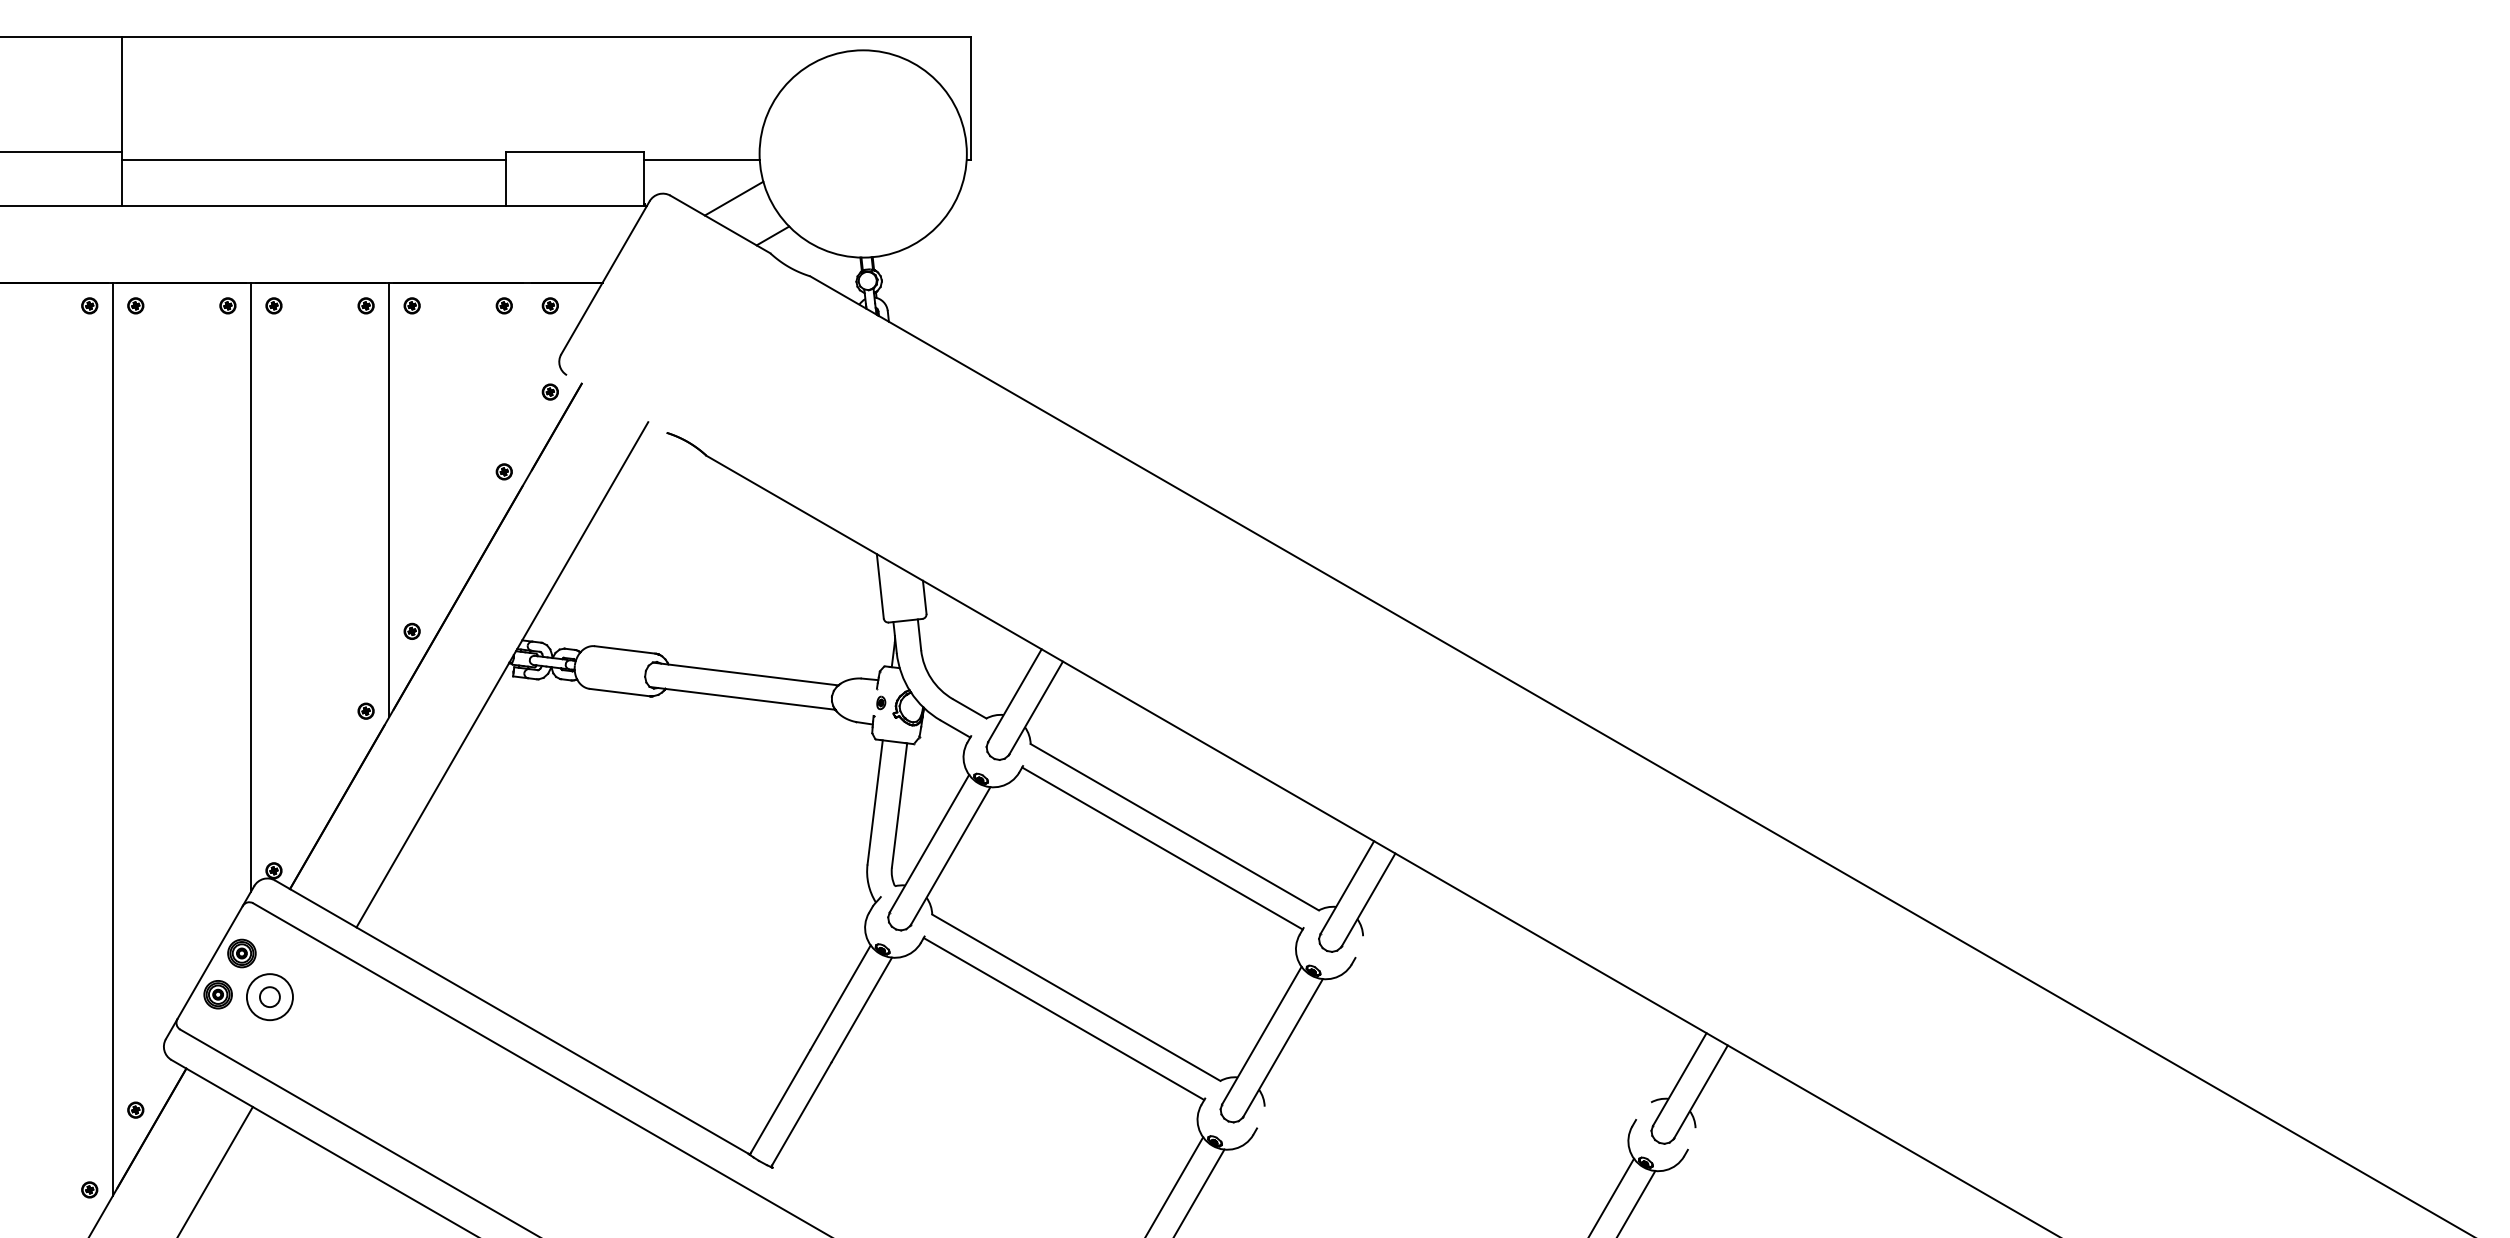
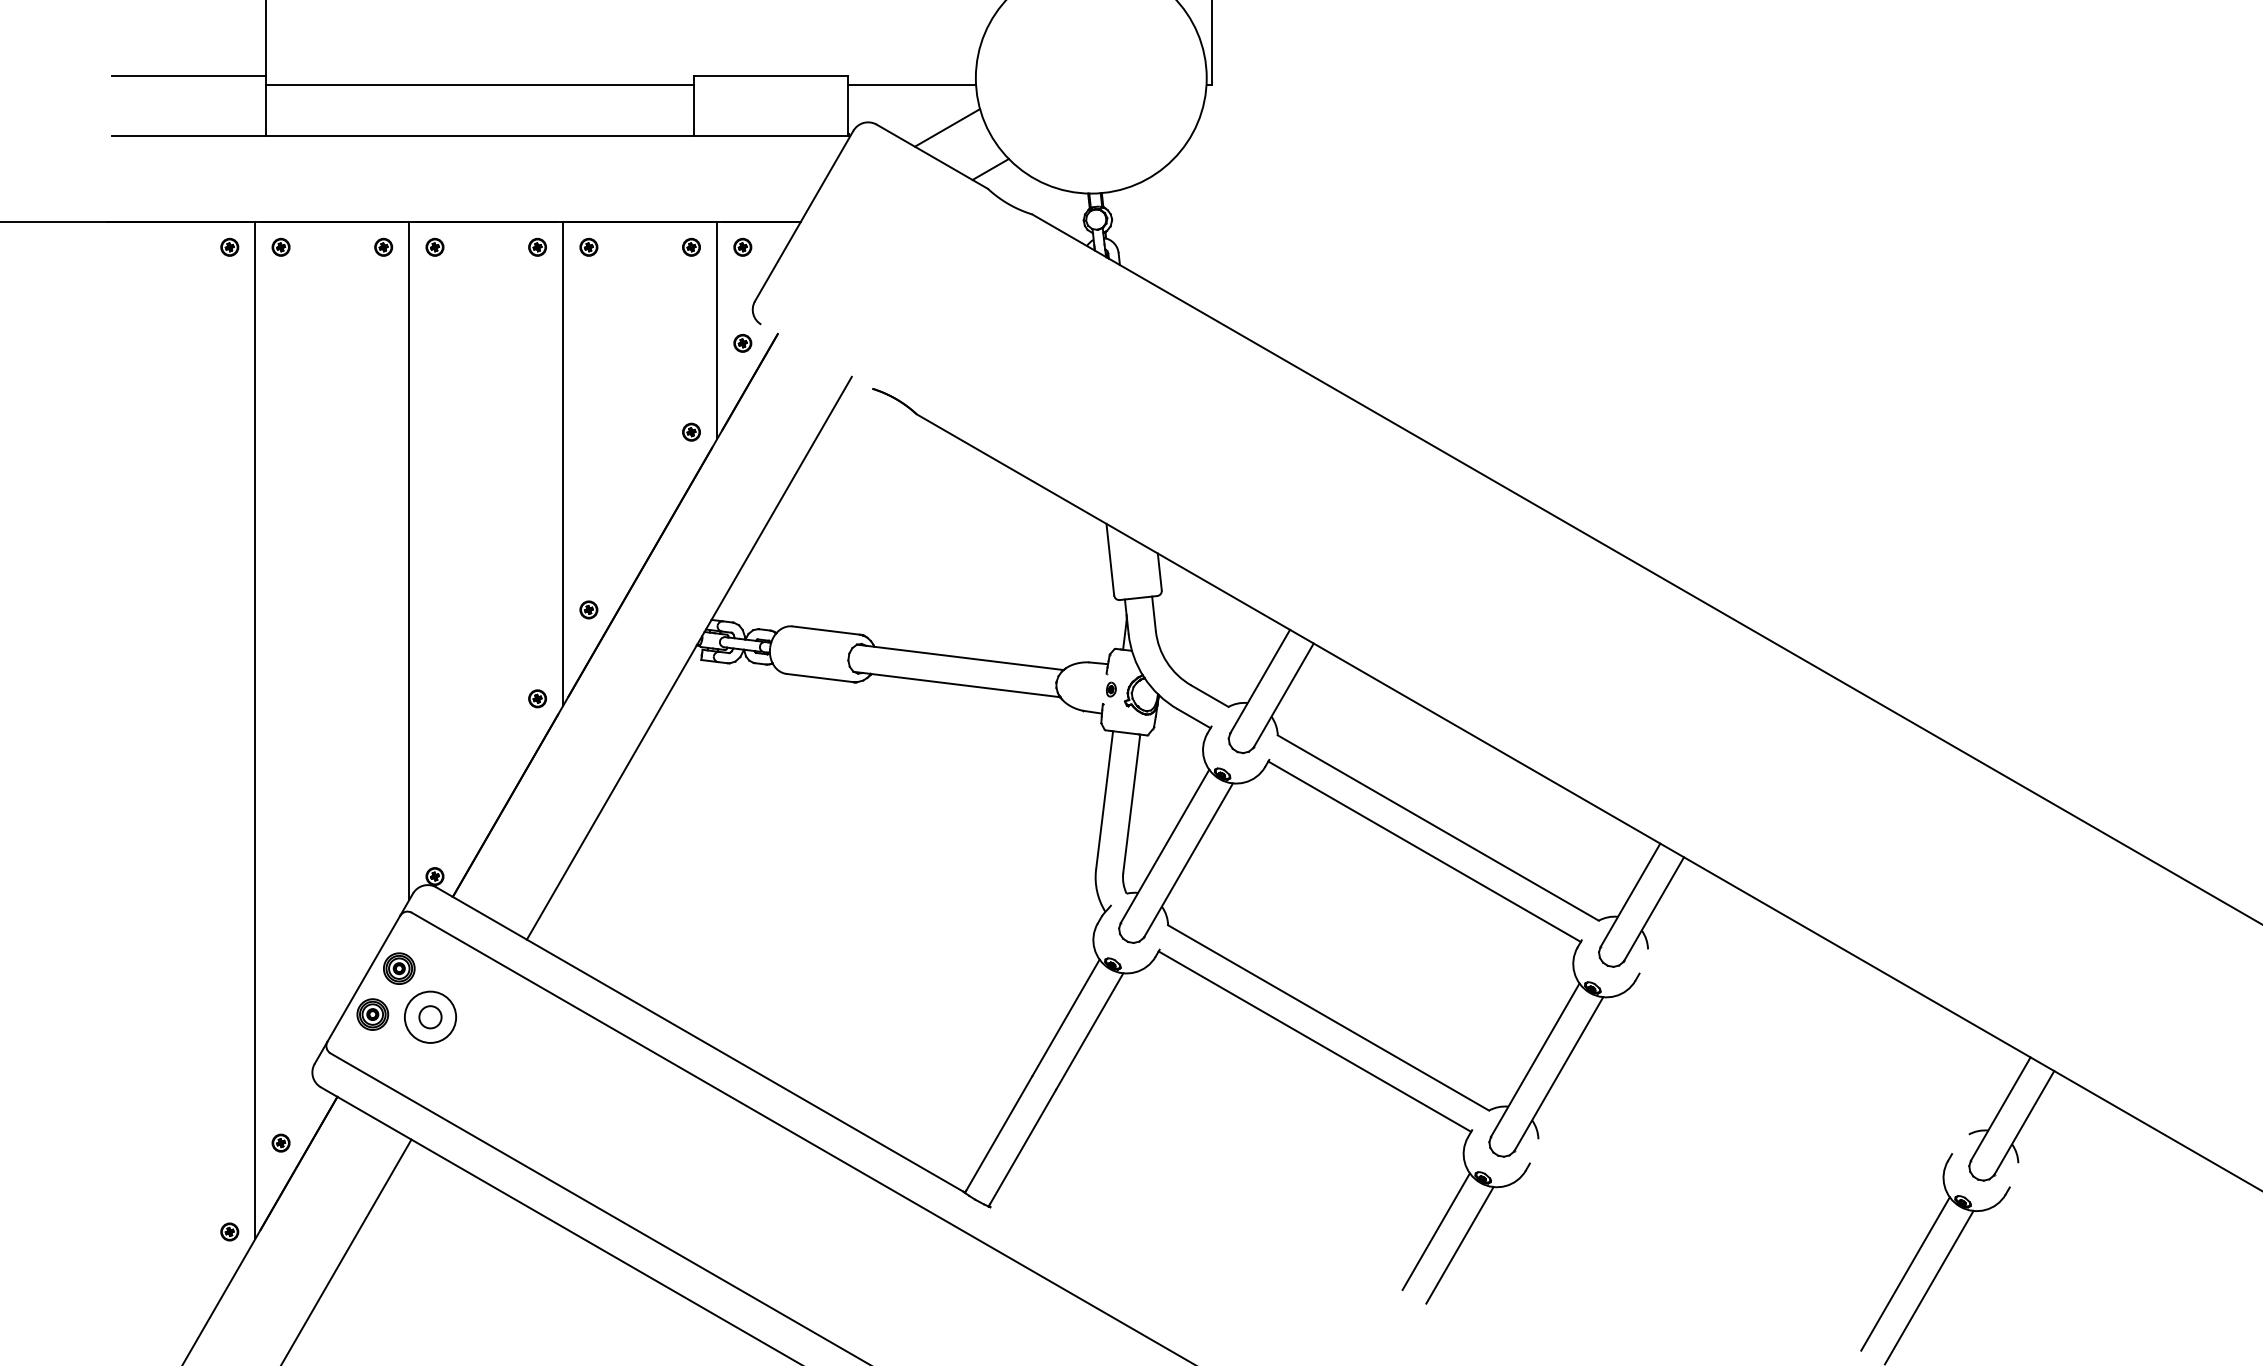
line: (527, 380) -> (717, 330), added

